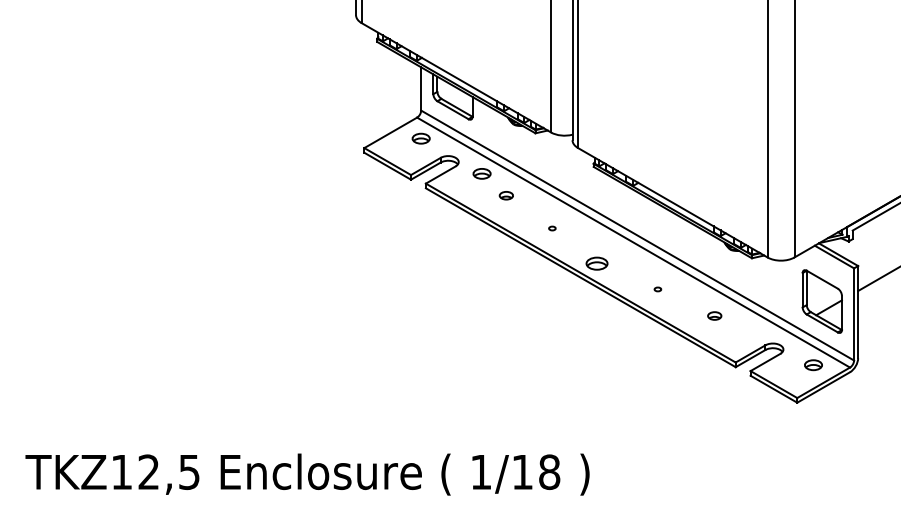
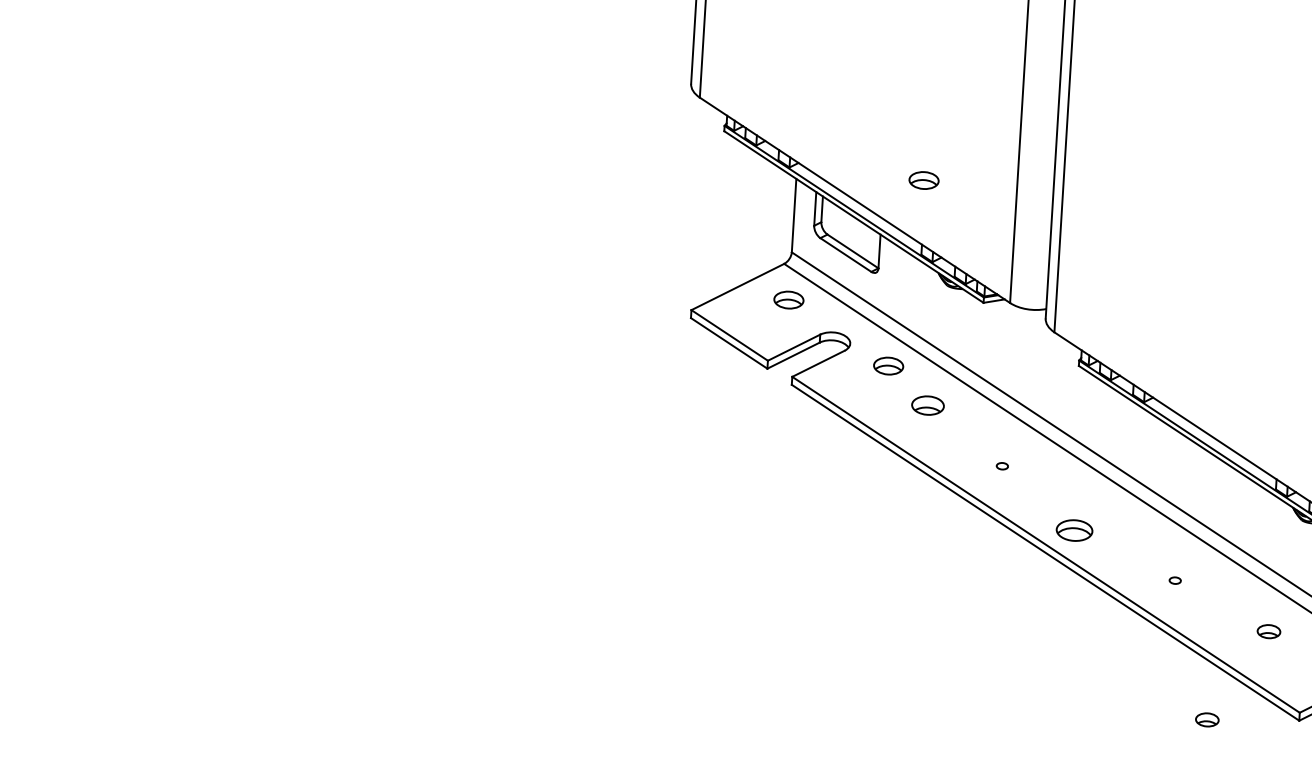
part: (495, 63) -> (922, 180), added
part: (505, 195) -> (926, 405), size x1.4
part: (681, 369) -> (1206, 719), added

